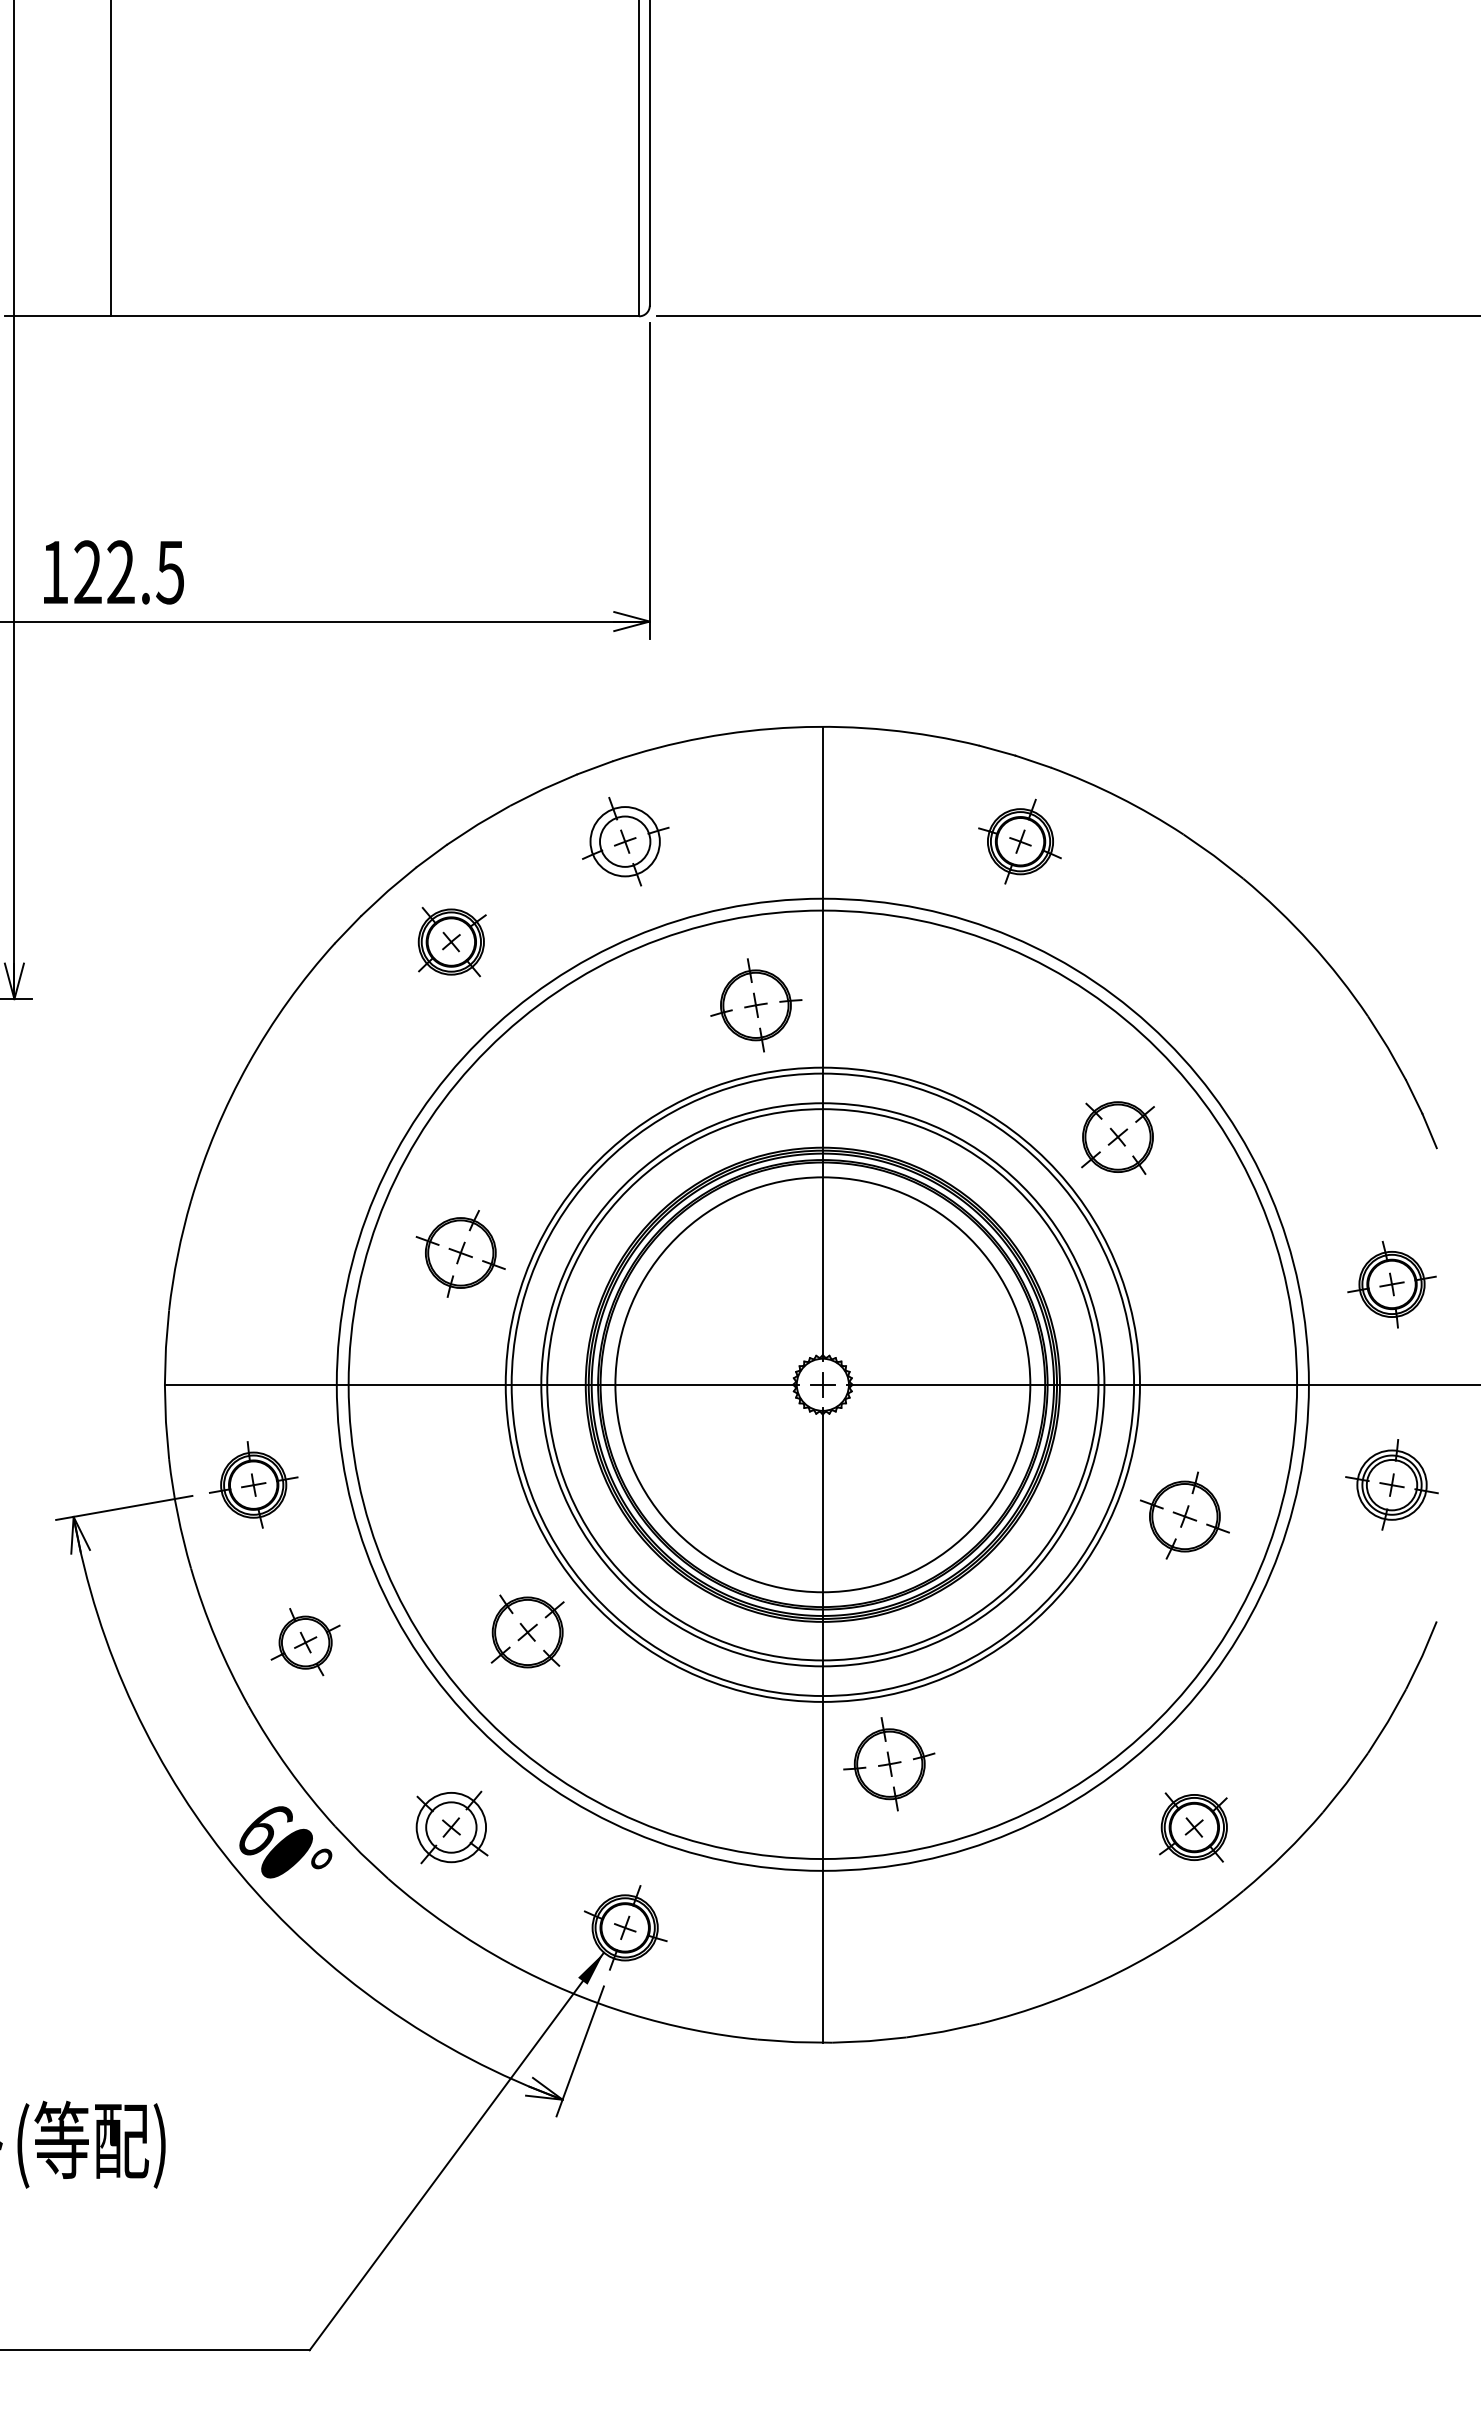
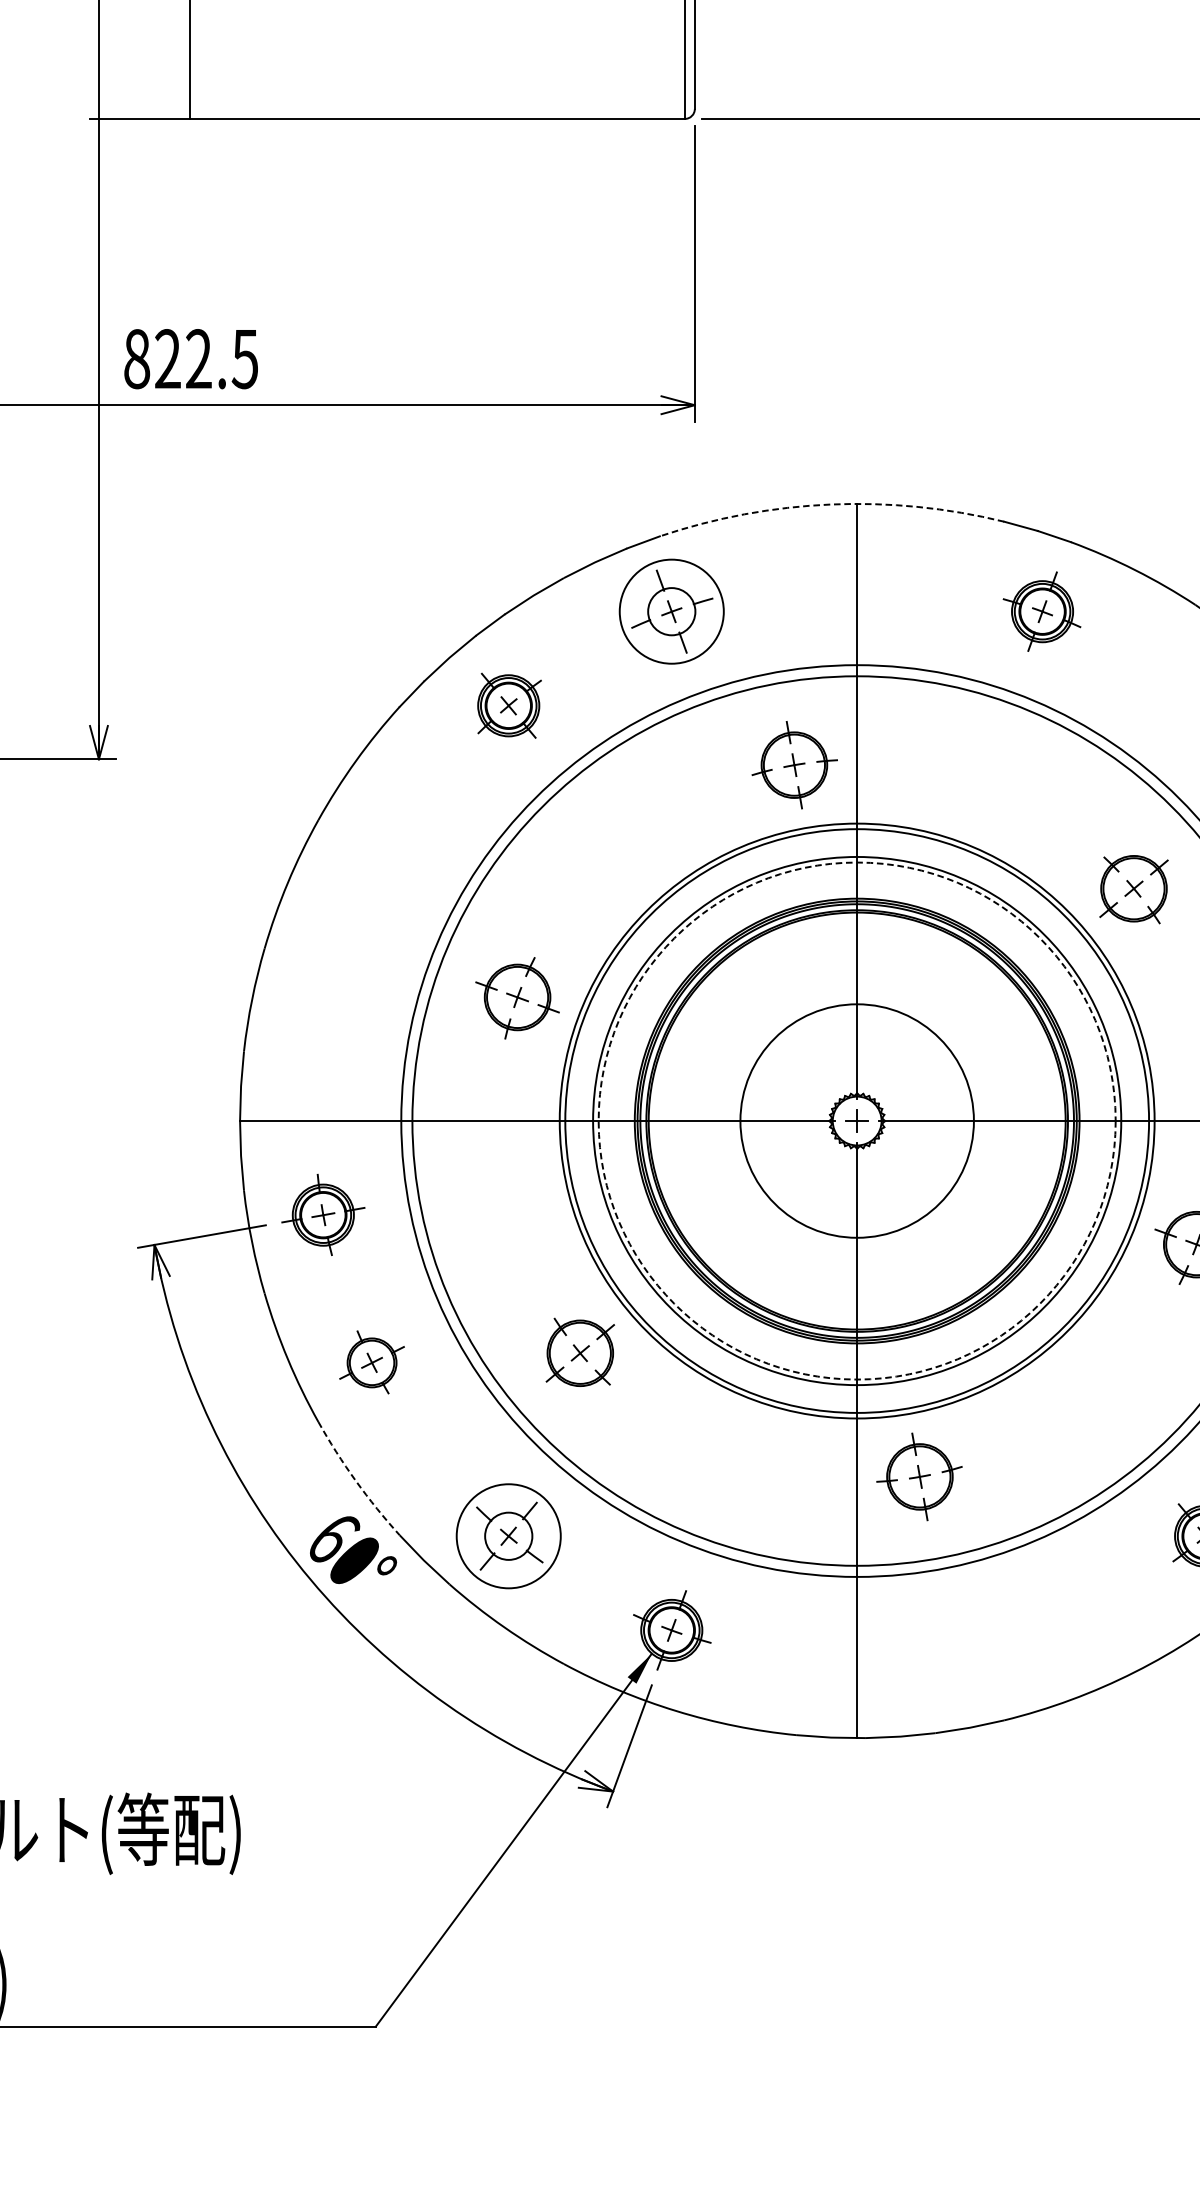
text: (54, 572) -> (136, 359), 122.5 -> 822.5
arc: (794, 727) -> (830, 504), solid -> dashed
circle: (624, 841) -> (671, 611), size x1.6
circle: (822, 1384) -> (856, 1120), size x0.6
circle: (822, 1384) -> (856, 1120), solid -> dashed
arc: (288, 1768) -> (355, 1480), solid -> dashed
circle: (451, 1827) -> (508, 1536), size x1.6

